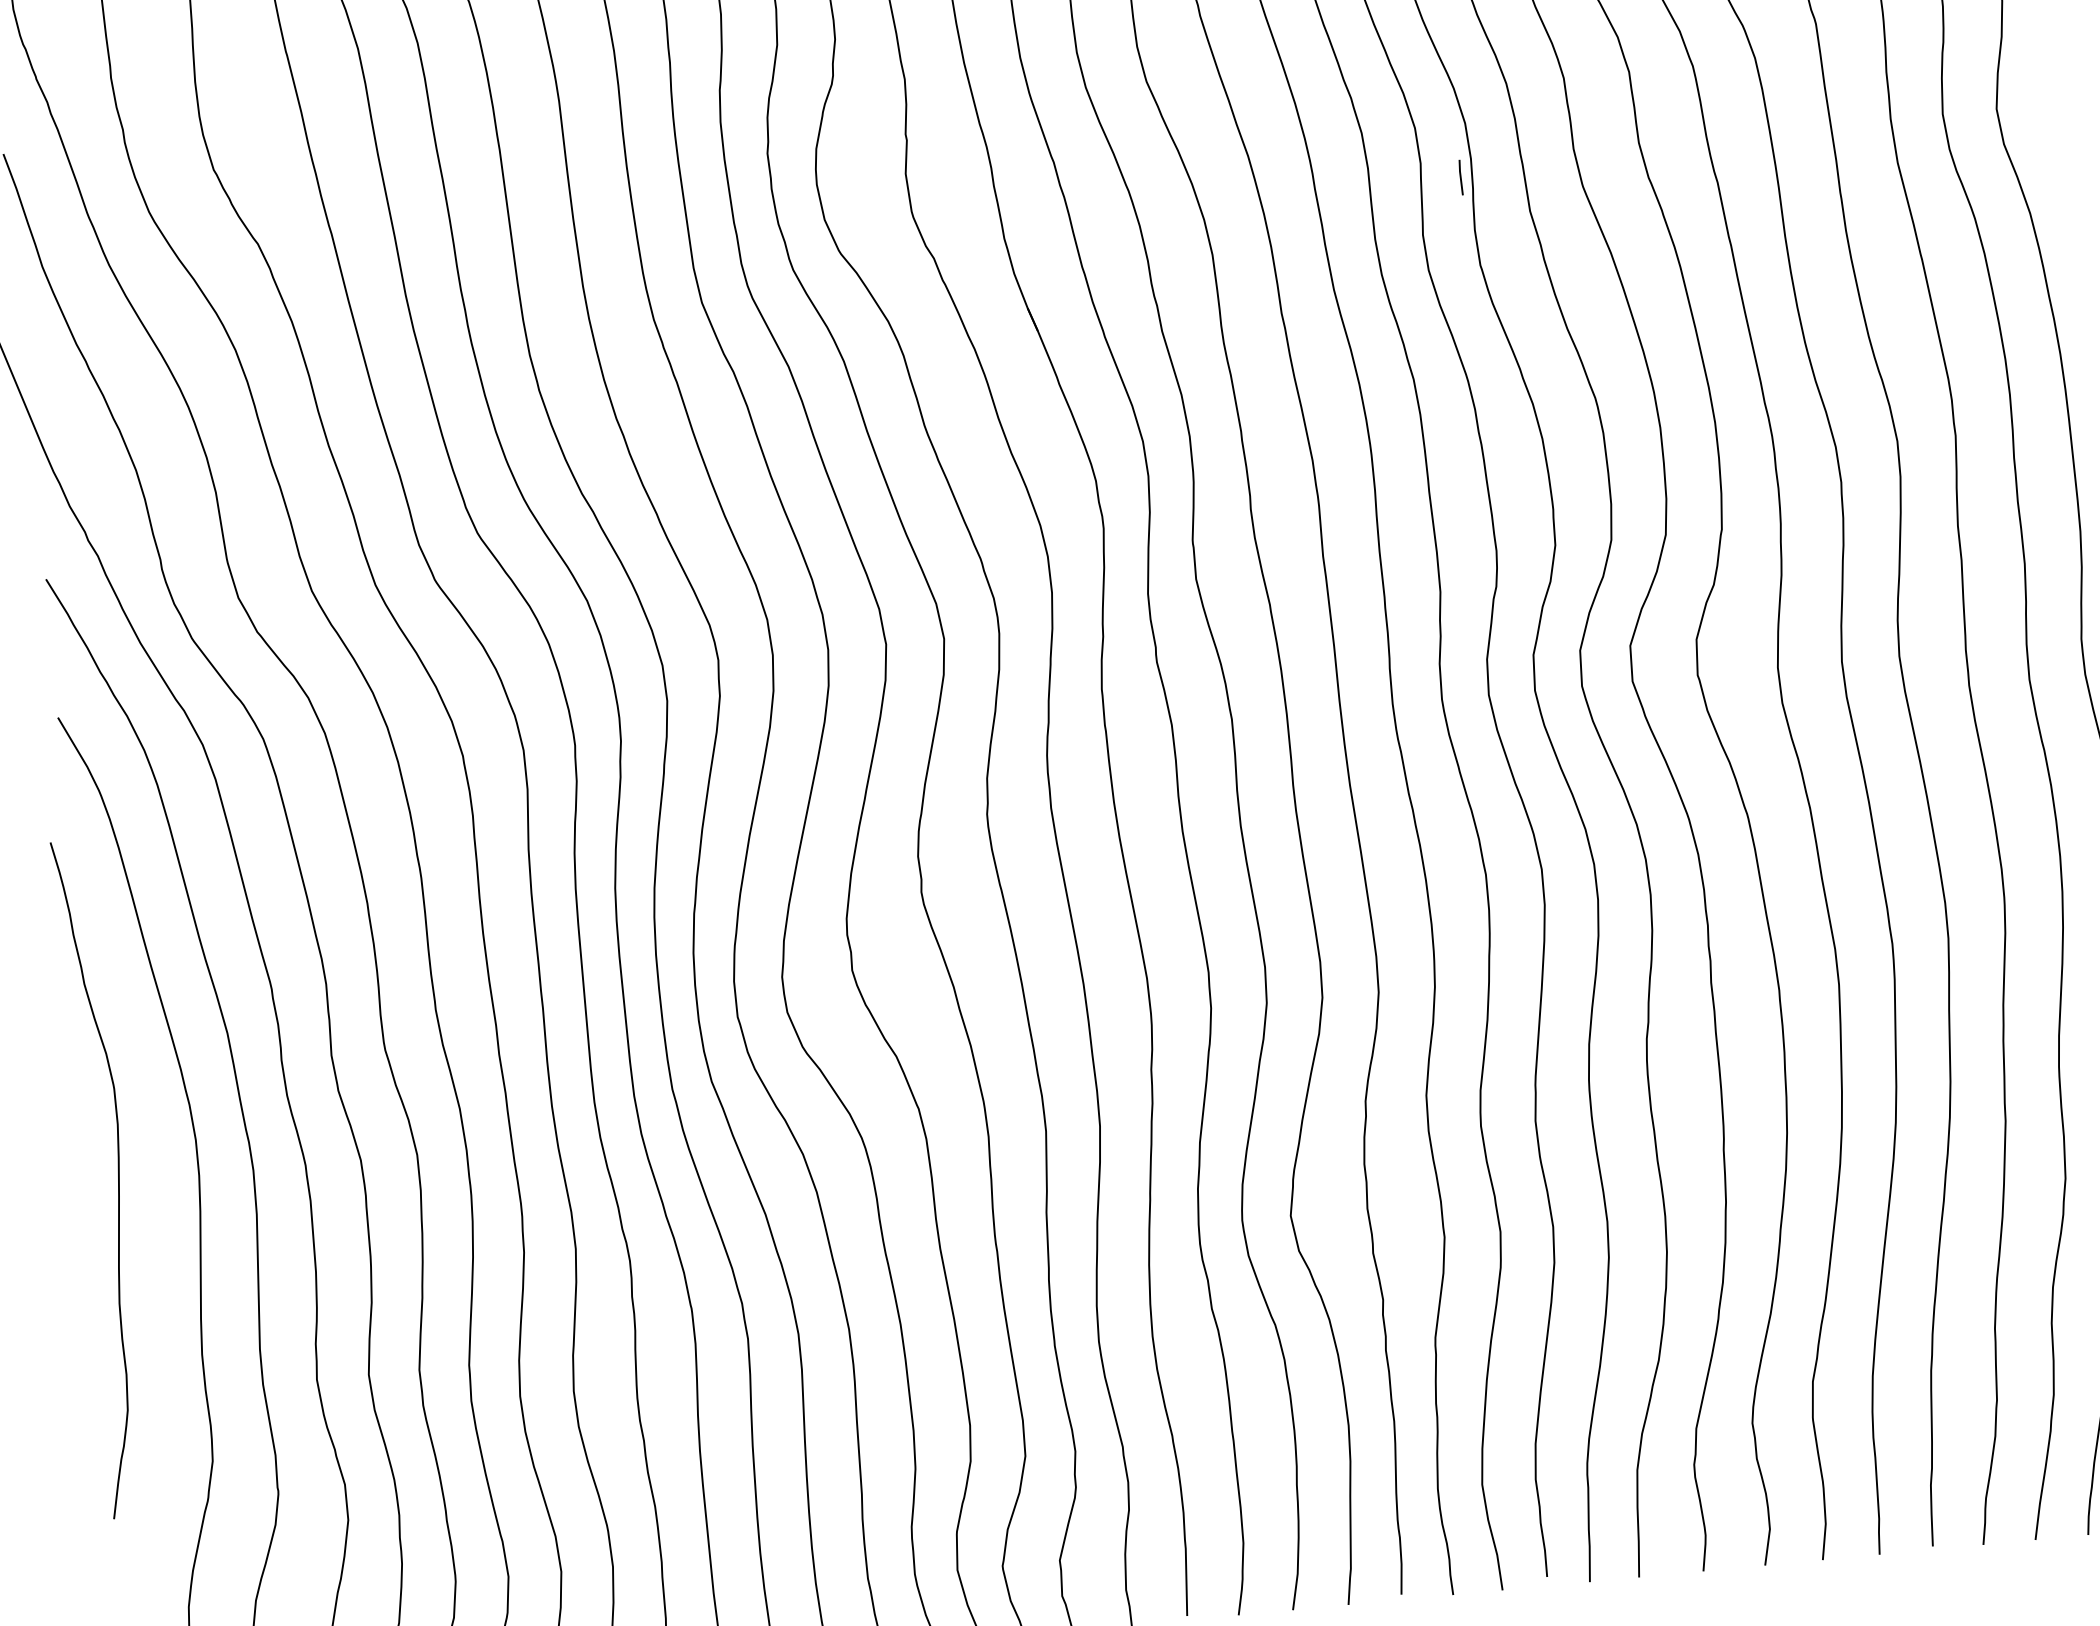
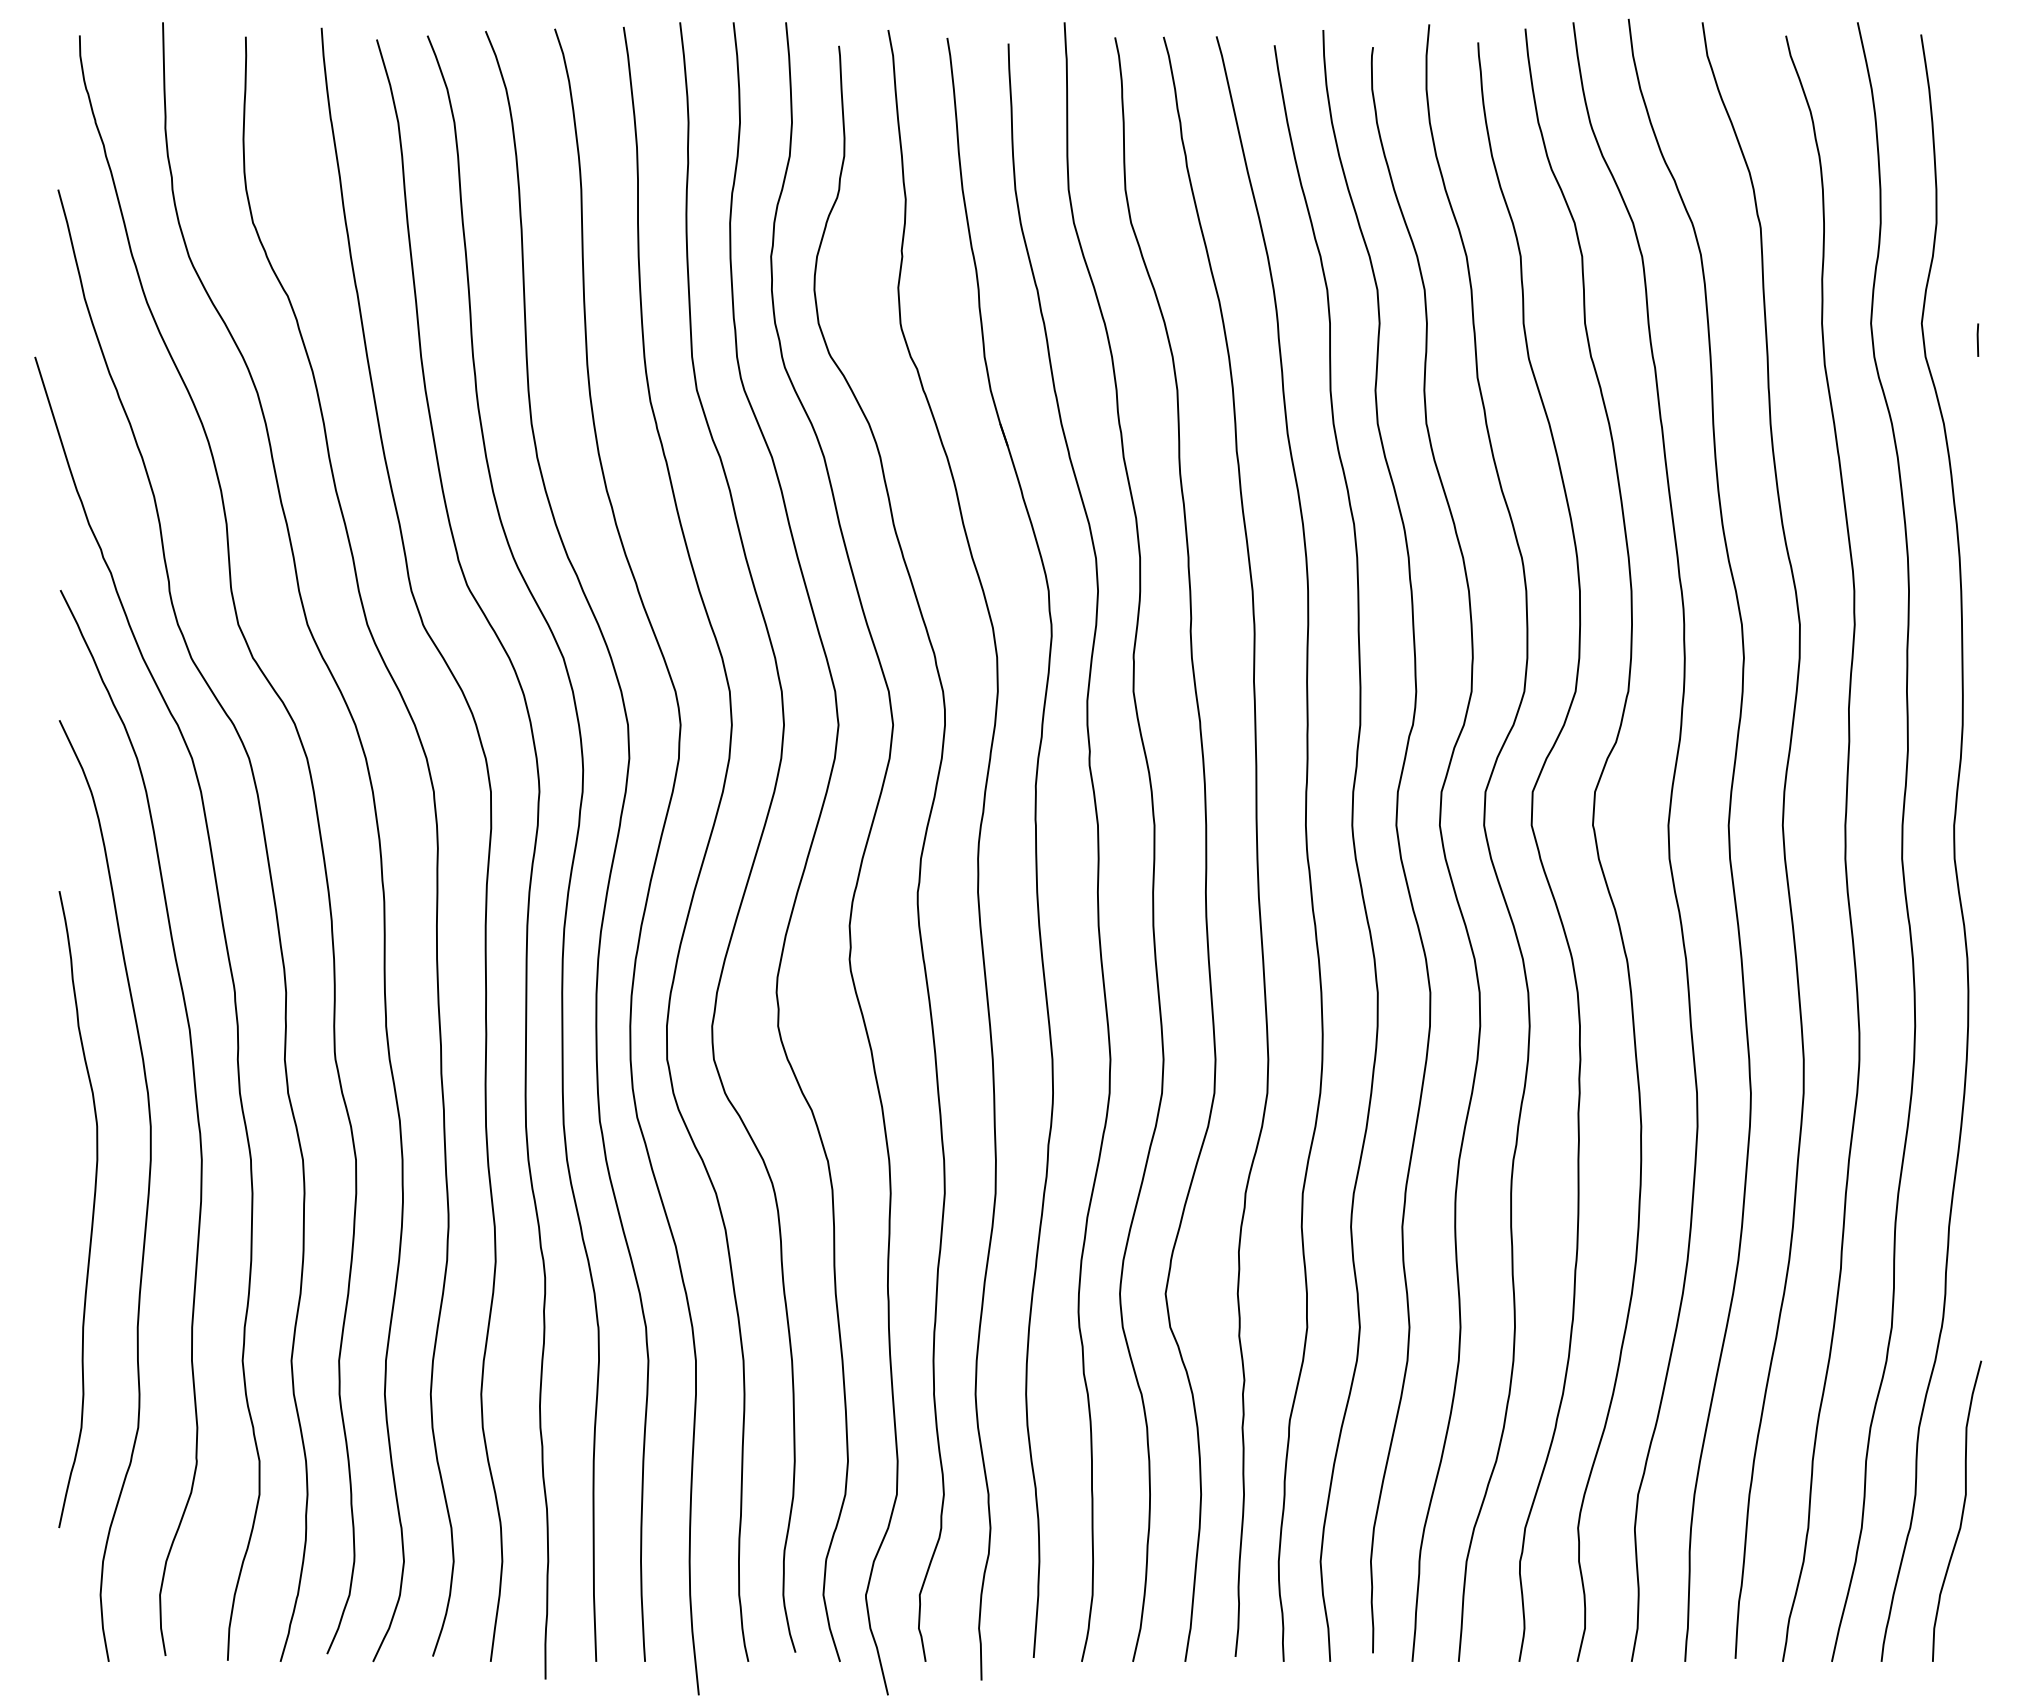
line: (1460, 176) -> (1977, 339), moved
curve: (117, 1177) -> (92, 1209), moved

